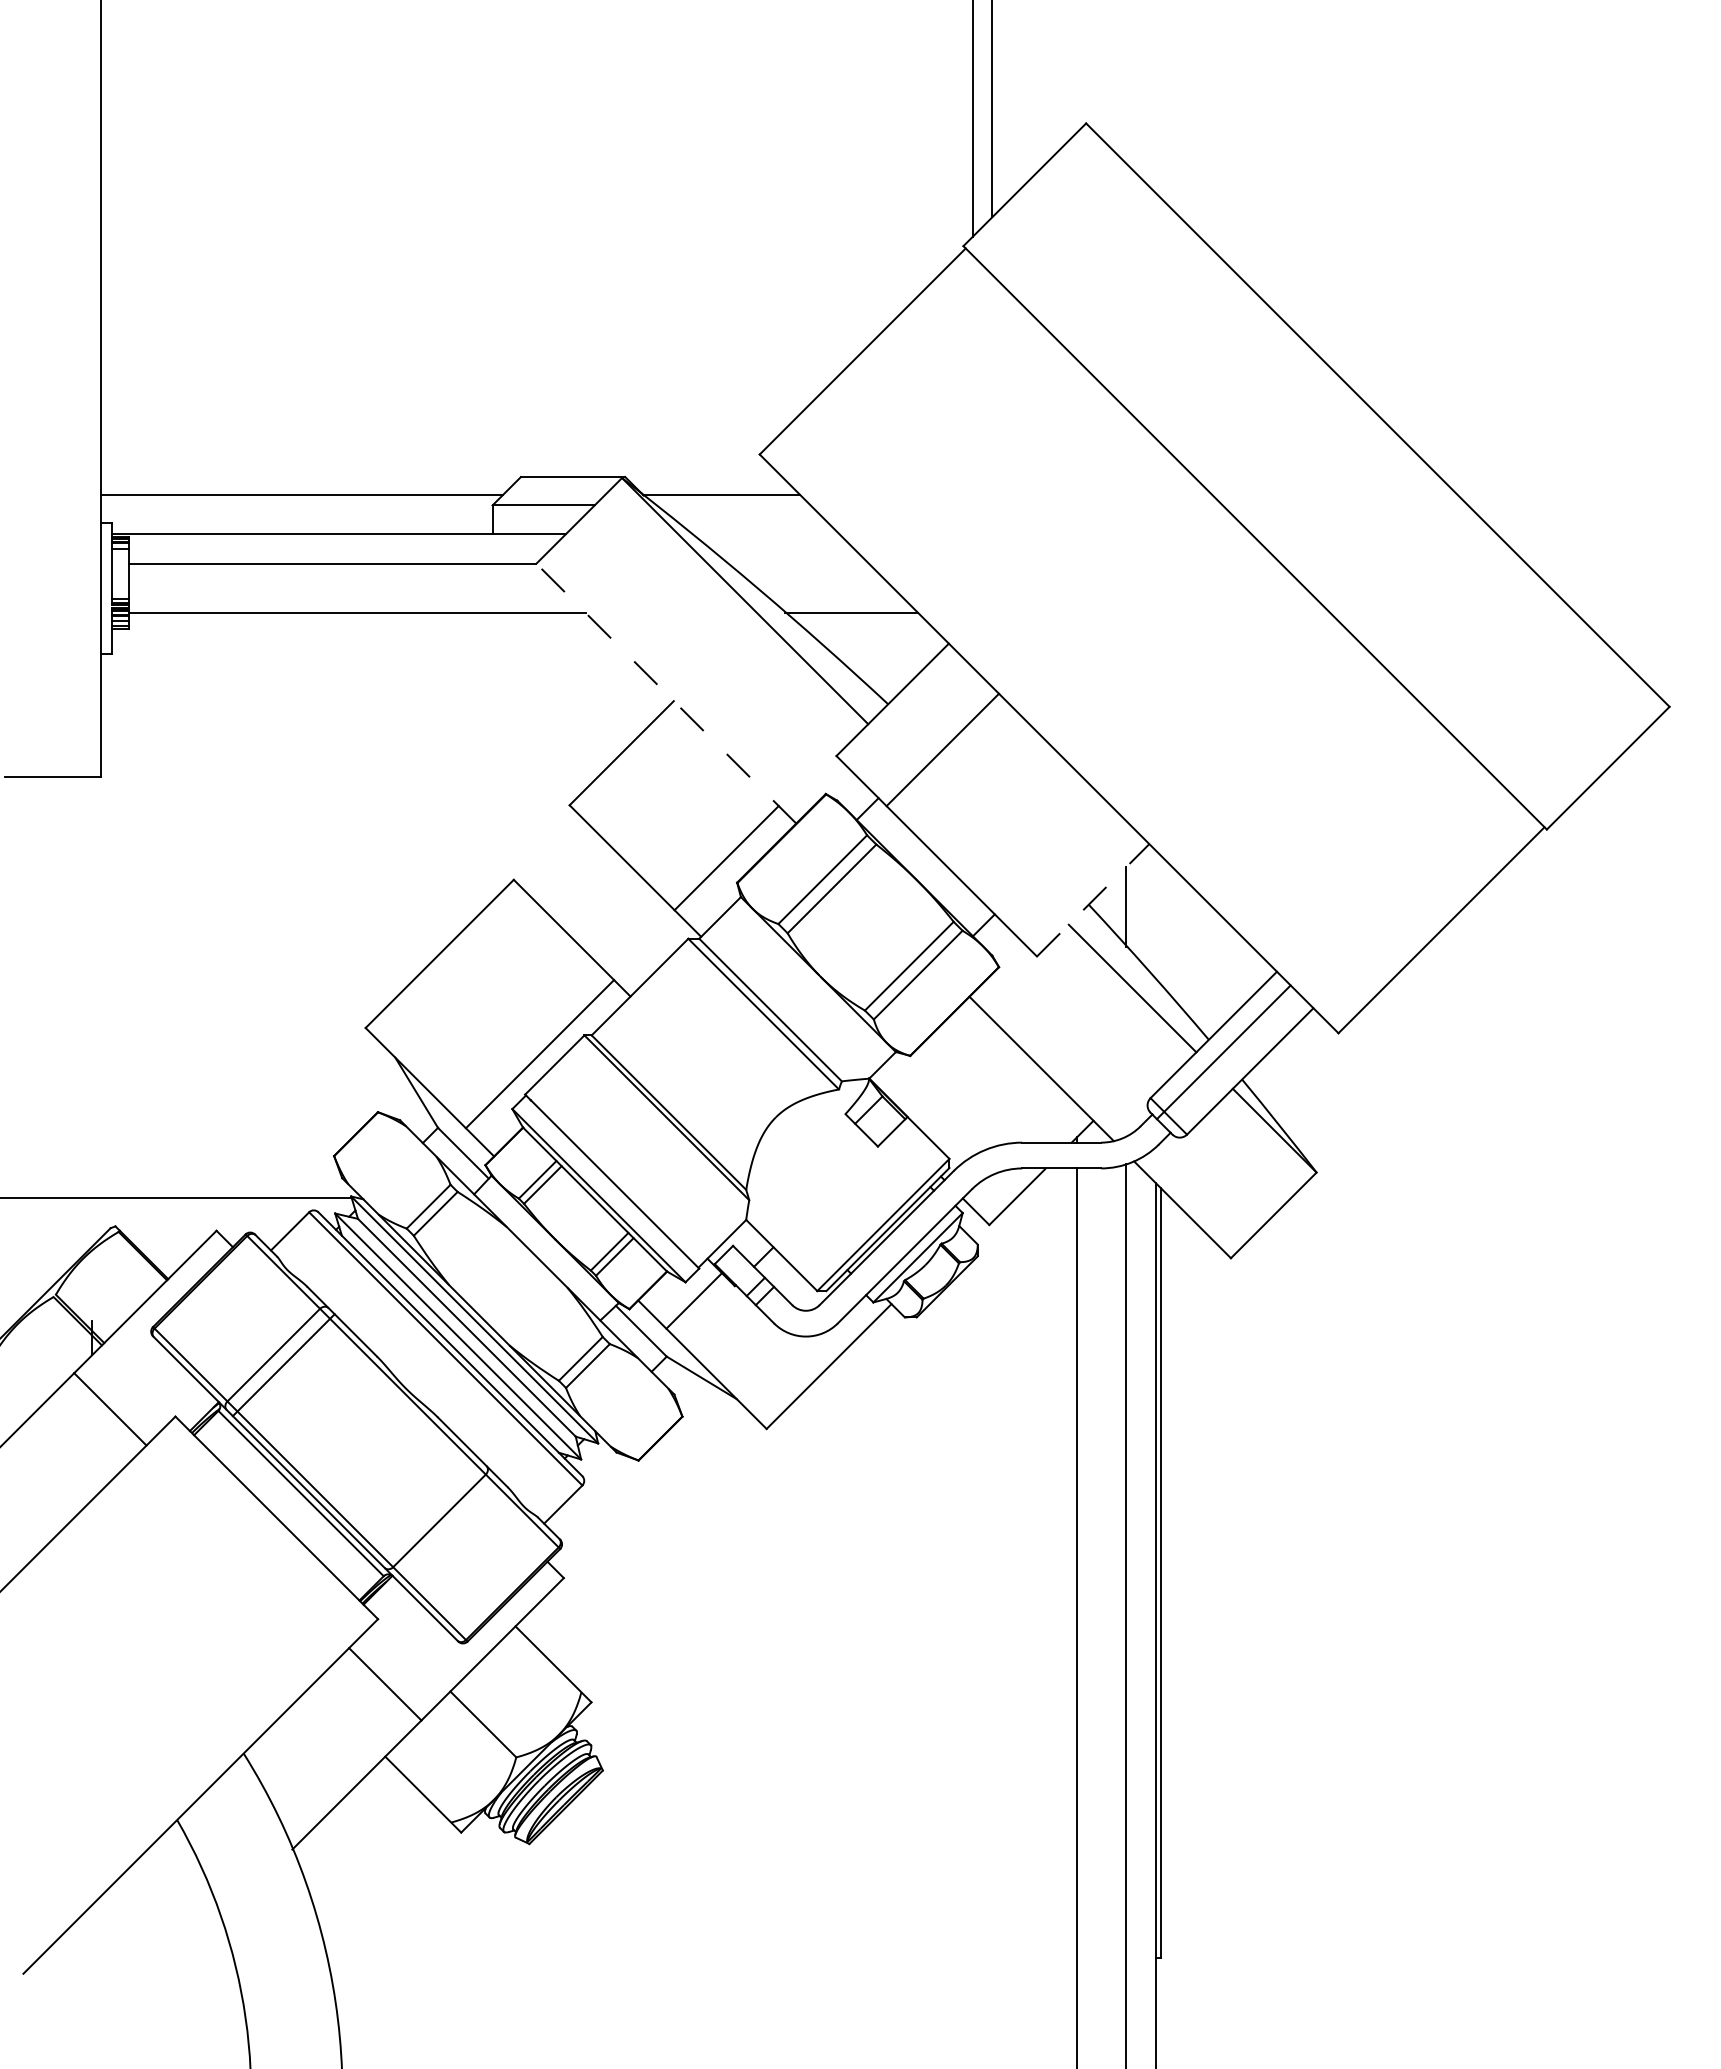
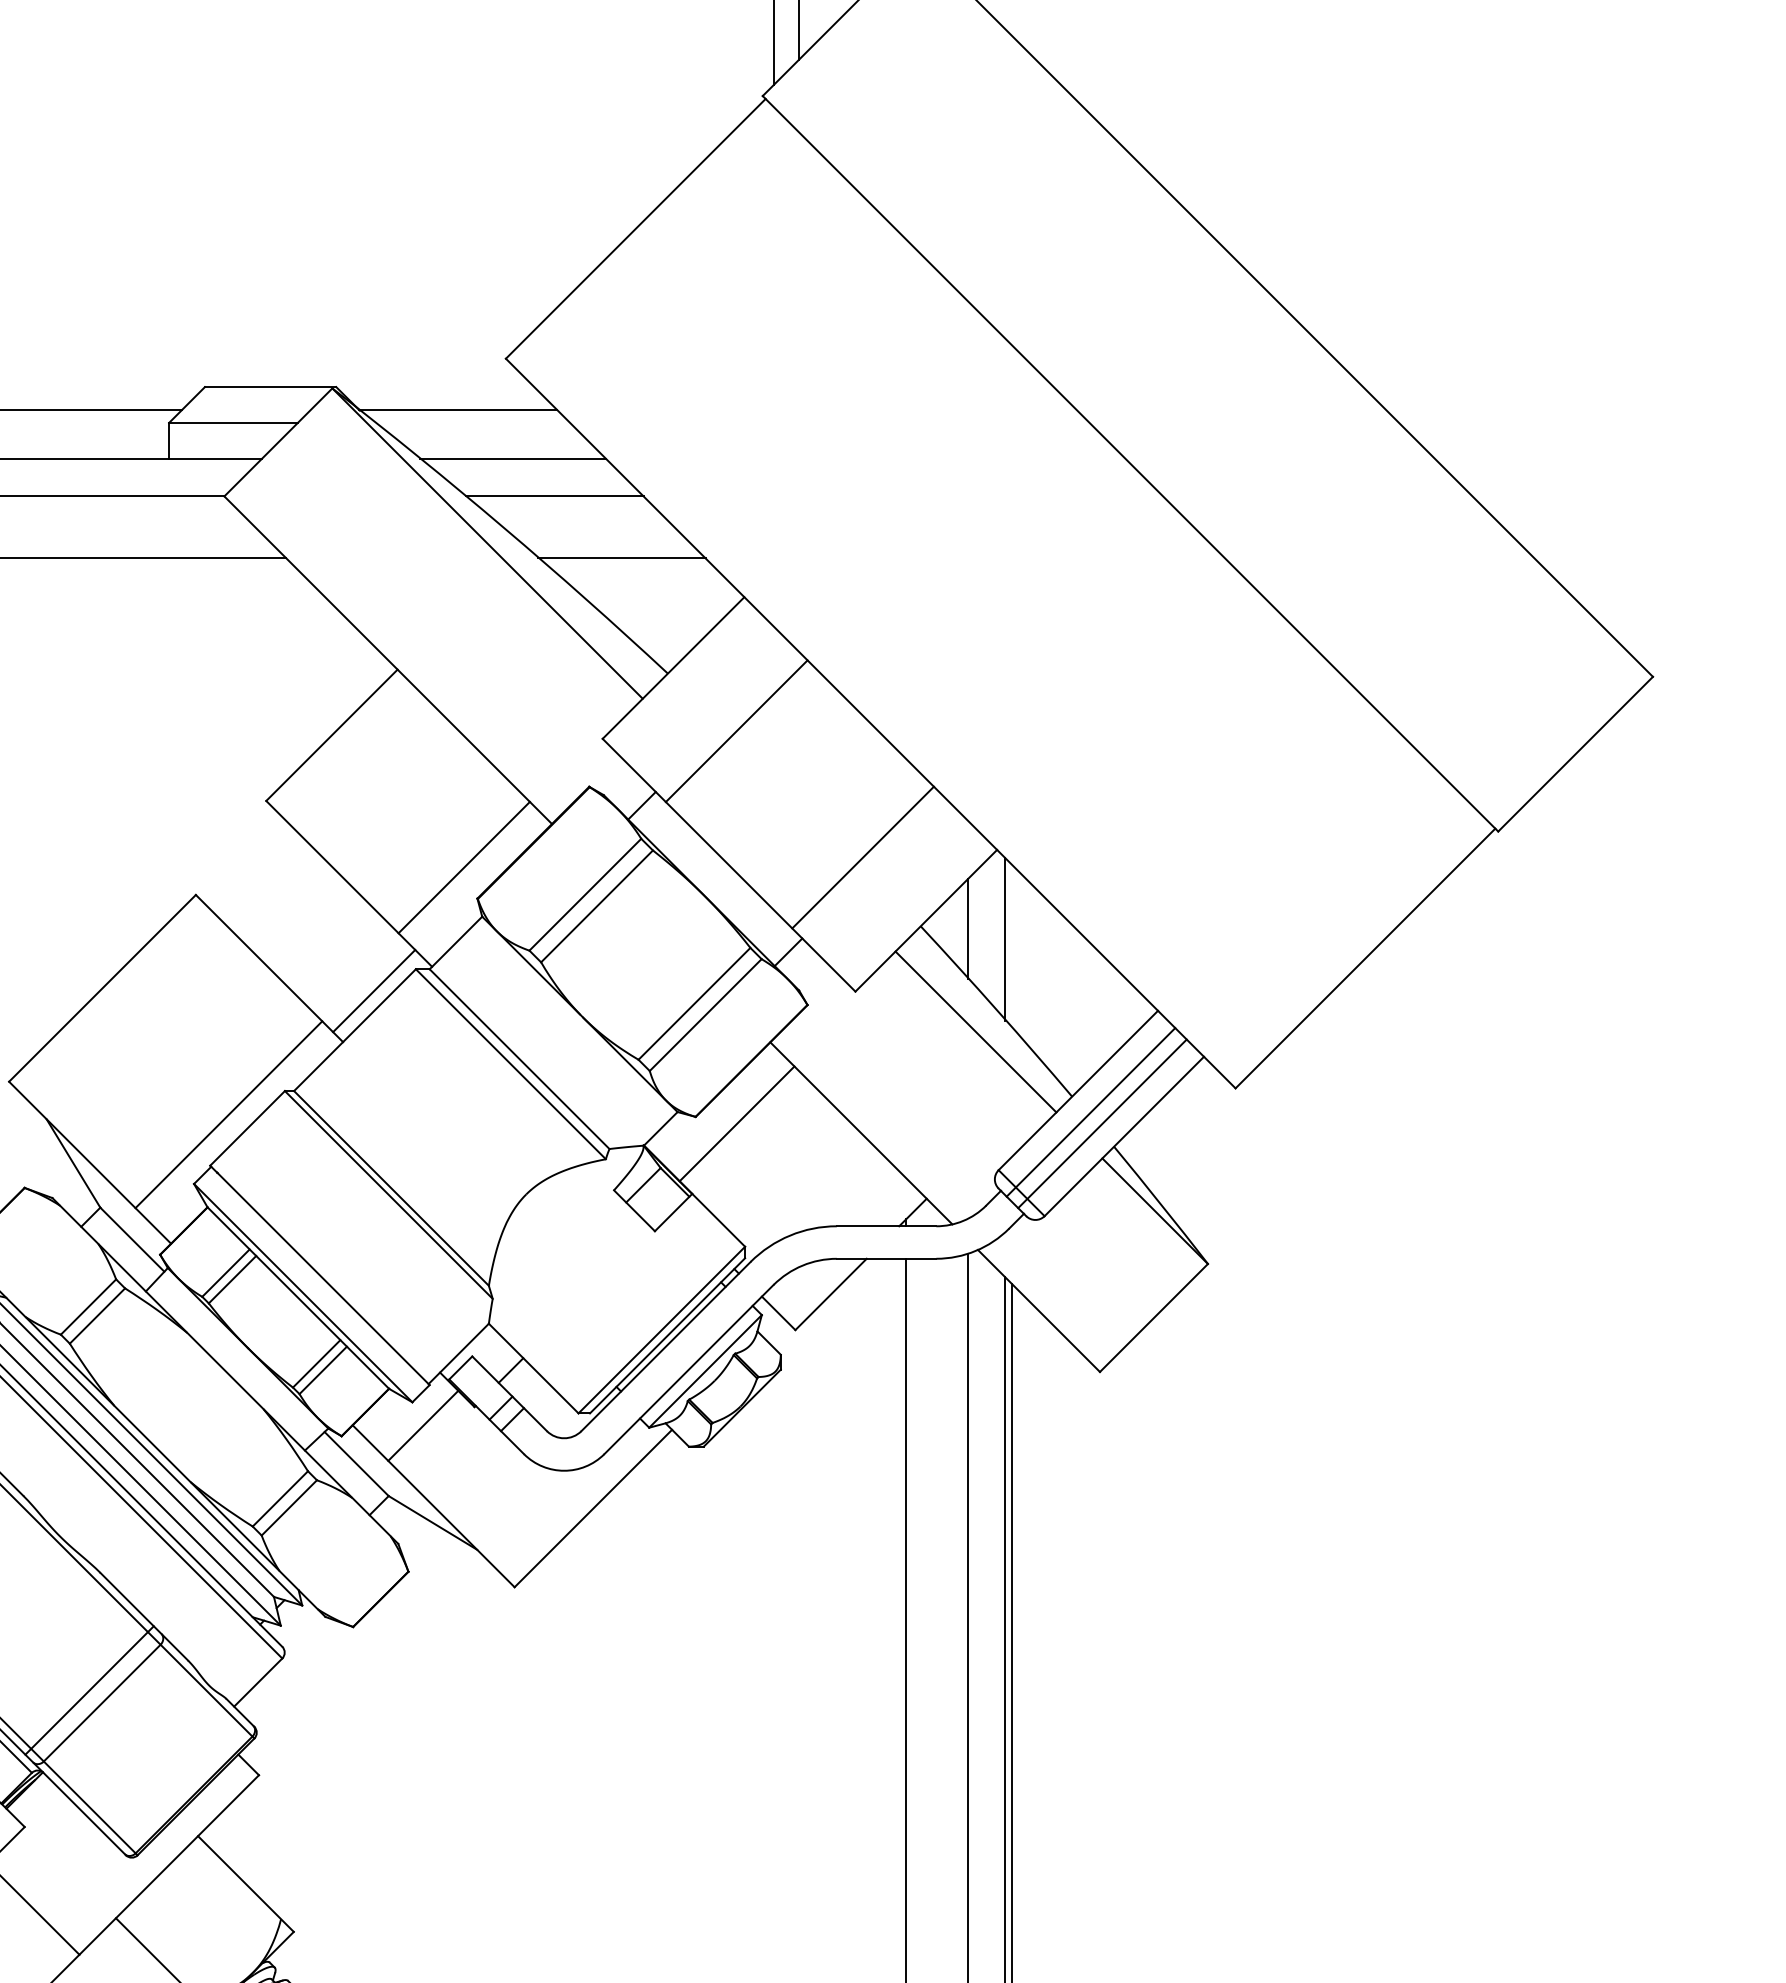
line: (765, 534) -> (513, 459), added
line: (797, 563) -> (553, 496), added
line: (666, 693) -> (388, 660), dashed -> solid
line: (1042, 850) -> (862, 857), added
line: (1093, 899) -> (926, 919), dashed -> solid
line: (1155, 914) -> (1004, 938), added
line: (654, 955) -> (373, 990), added
line: (942, 1060) -> (736, 1122), added
line: (1232, 1061) -> (1101, 1123), added
line: (429, 1510) -> (89, 1690), added

